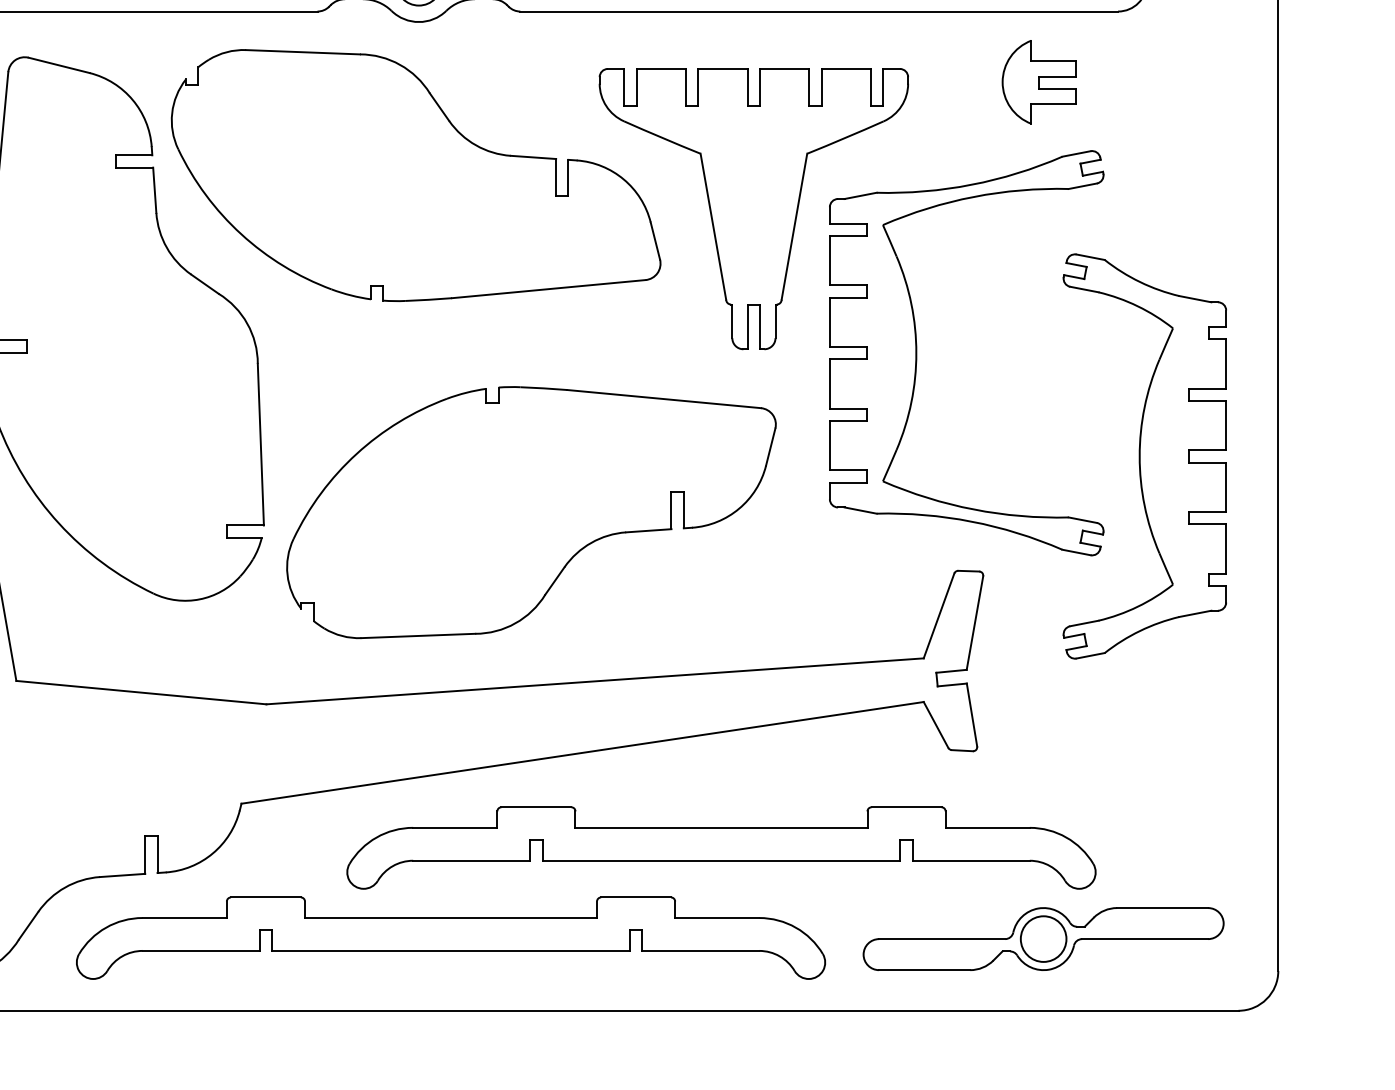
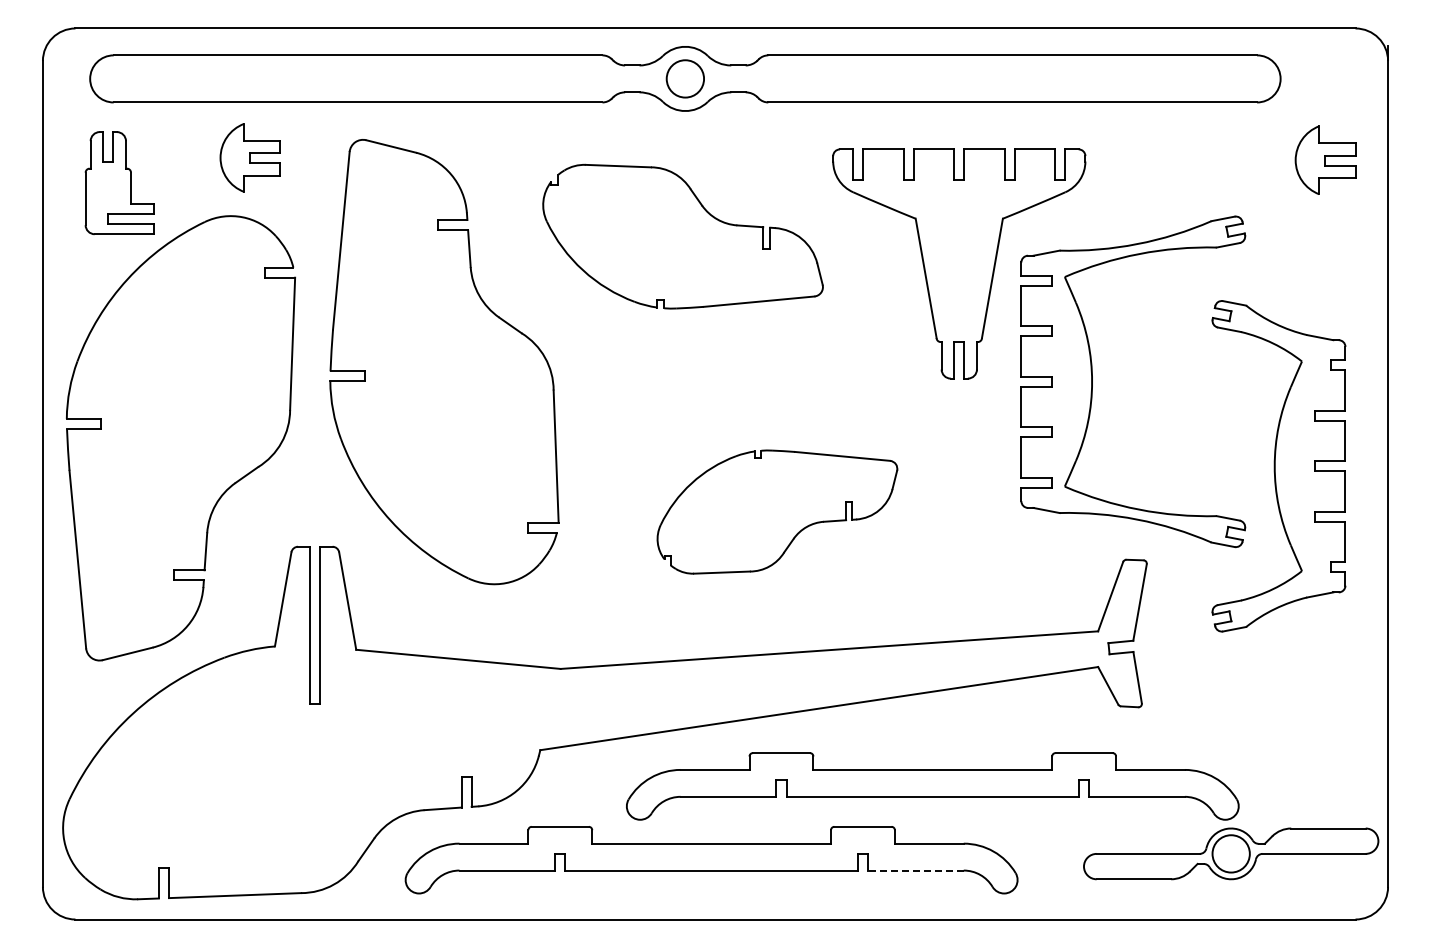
part: (1039, 81) -> (1325, 159), moved
part: (415, 175) -> (682, 236), size x0.7
part: (531, 511) -> (777, 511), size x0.6
part: (1044, 938) -> (1231, 853), moved
line: (700, 950) -> (915, 870), solid -> dashed

